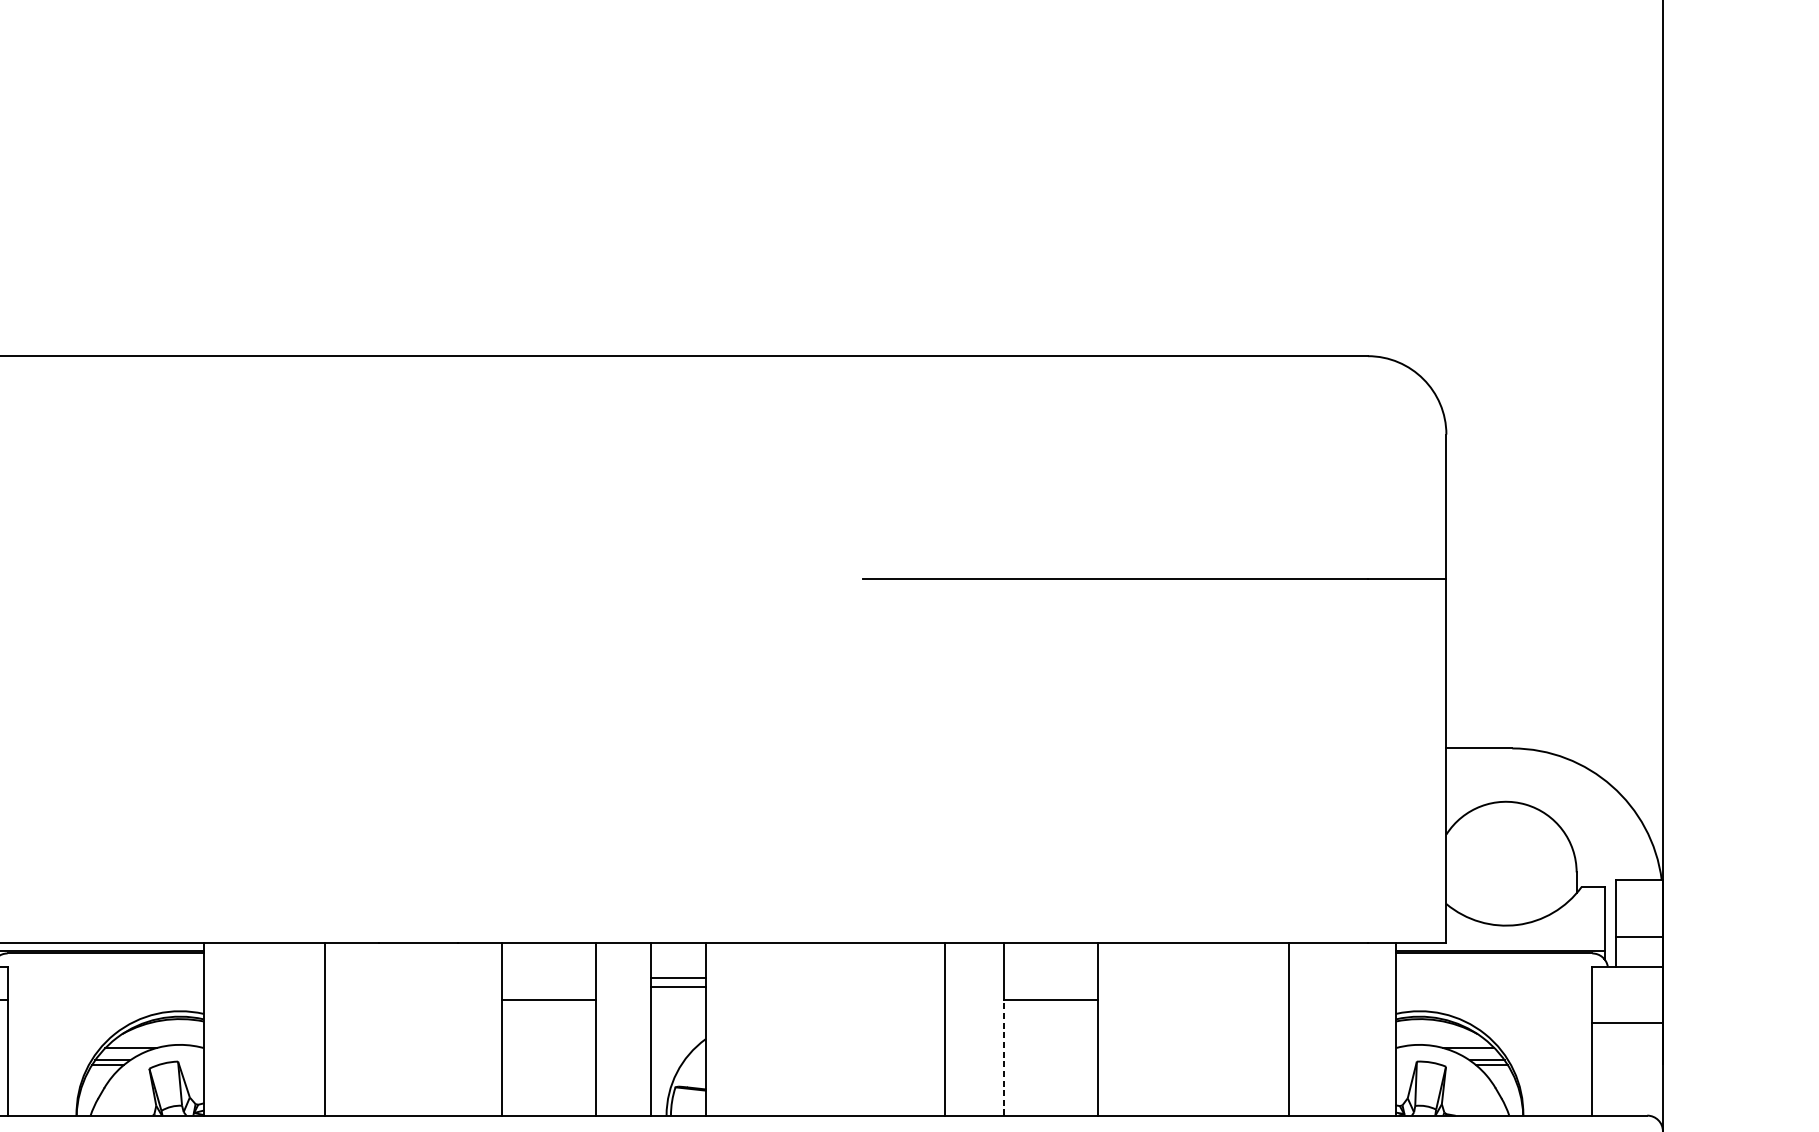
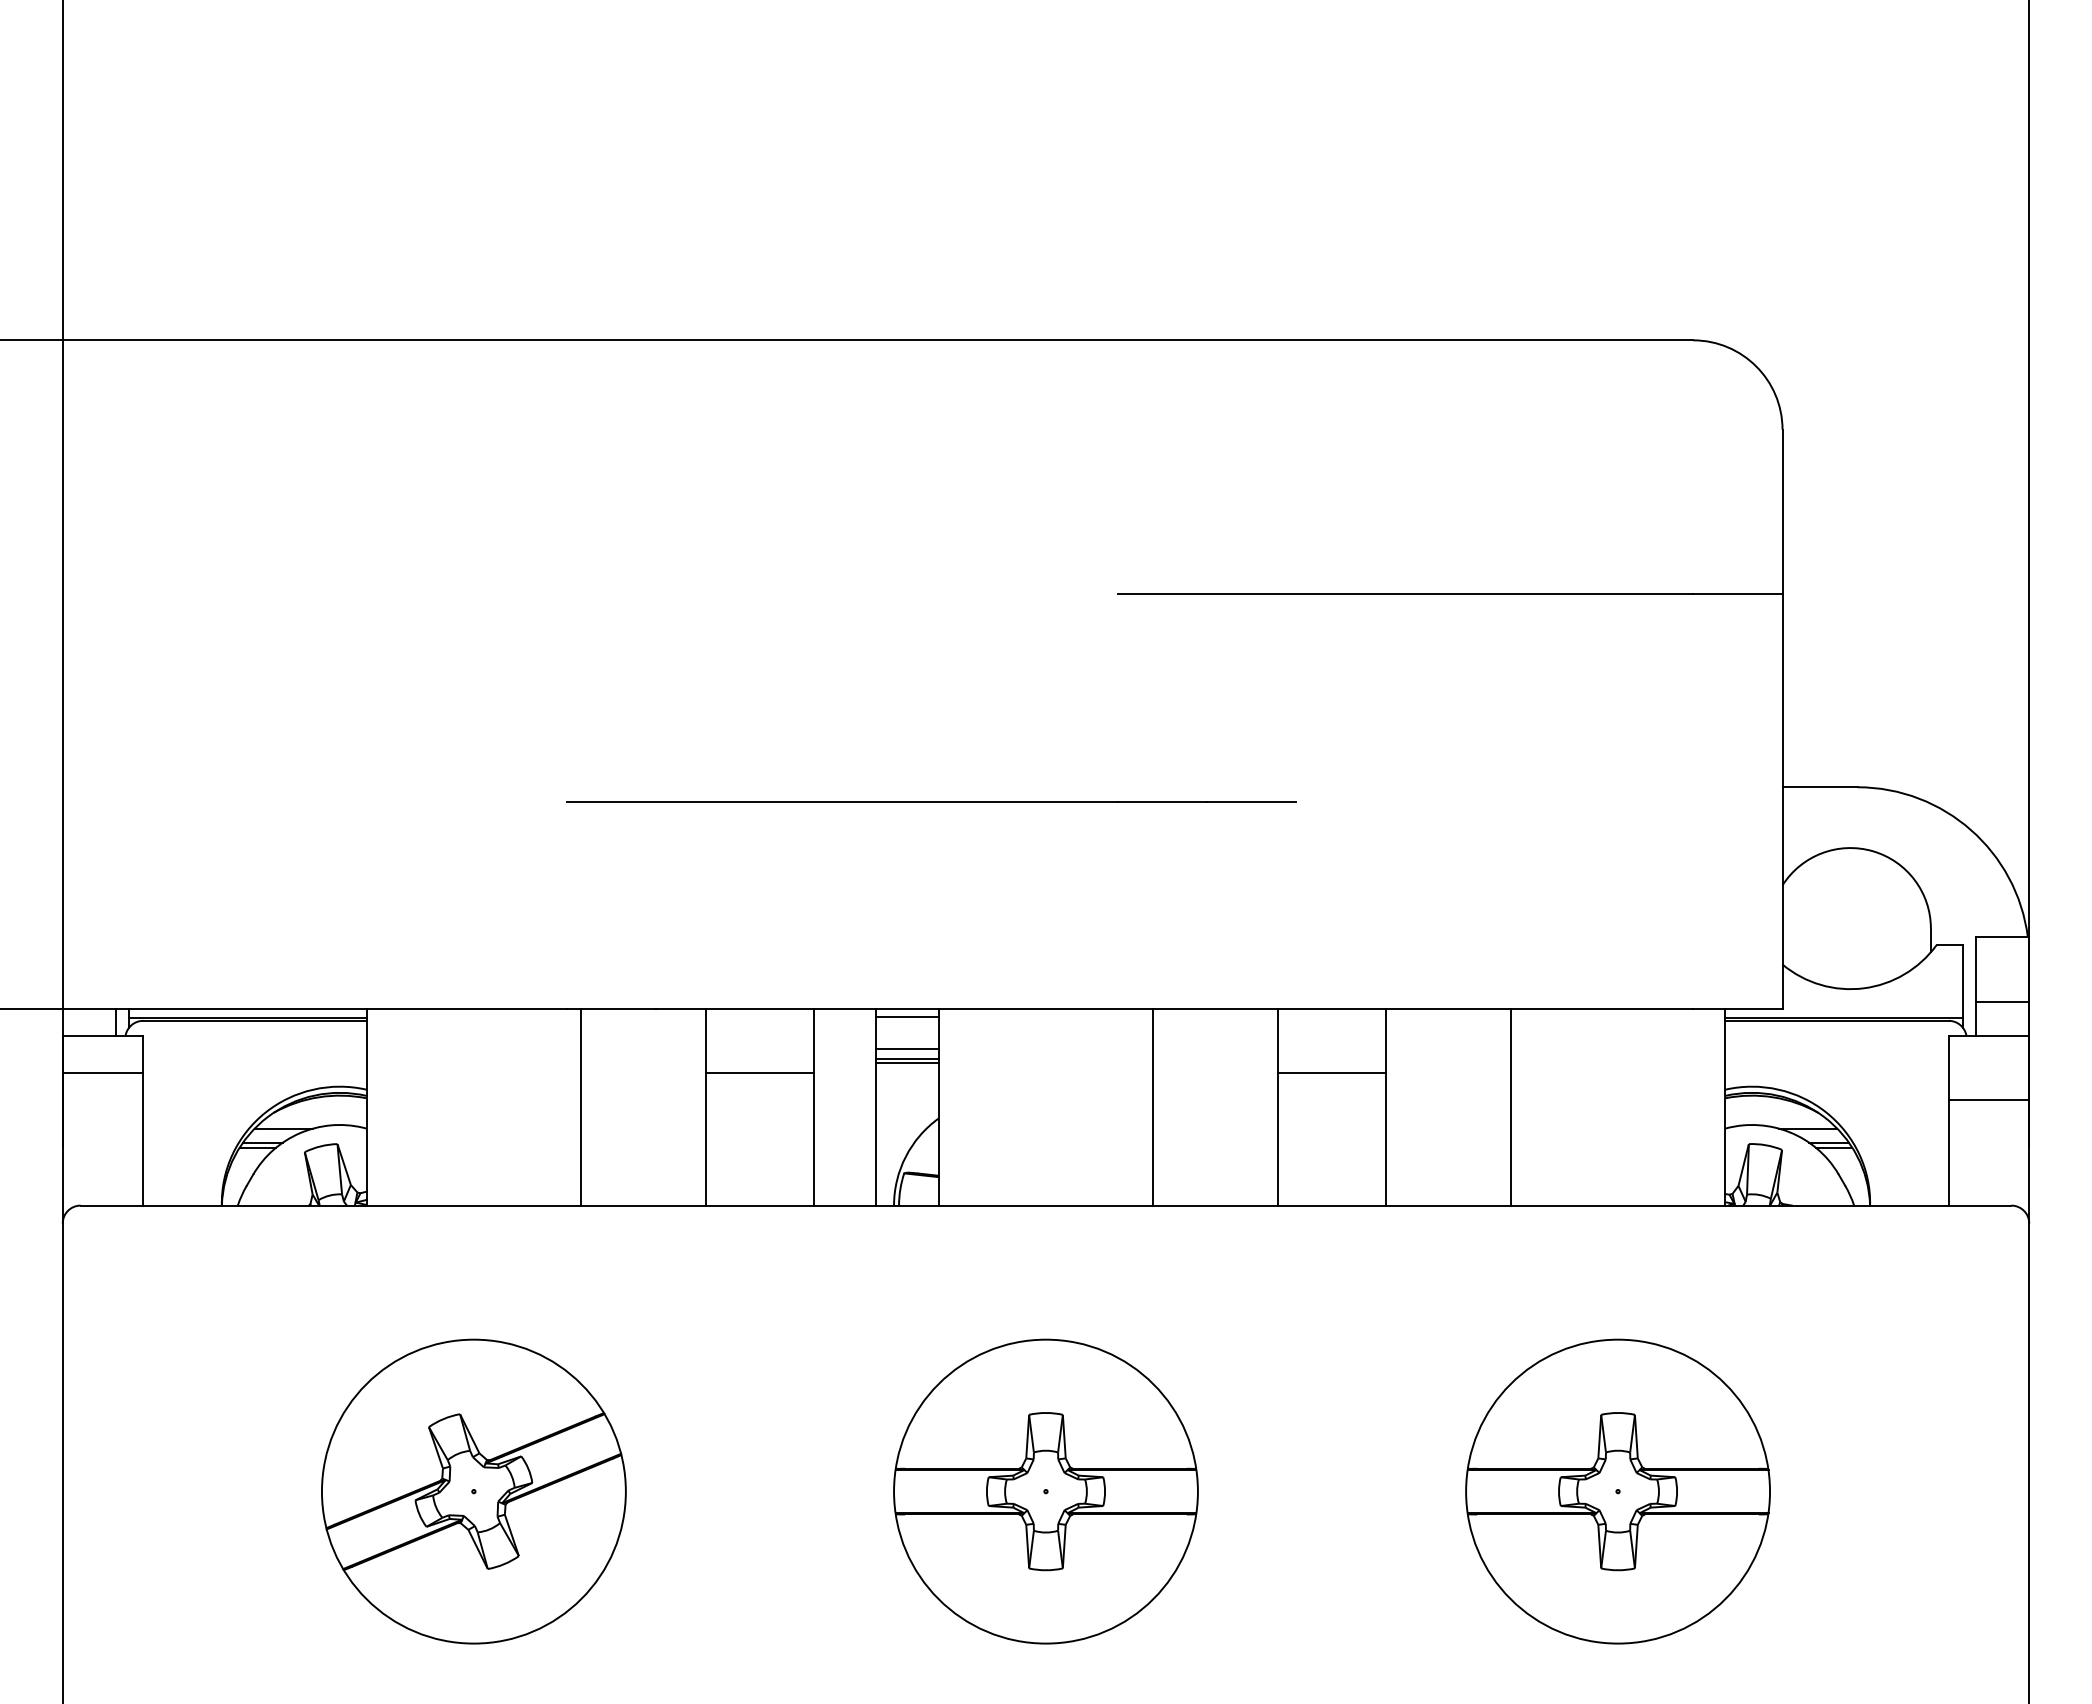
line: (699, 760) -> (931, 801), added
line: (678, 949) -> (907, 1016), added
line: (678, 990) -> (907, 1062), added
line: (325, 1028) -> (581, 1106), moved
line: (945, 1028) -> (1153, 1106), moved
line: (1288, 1028) -> (1510, 1106), moved
line: (1004, 1056) -> (1278, 1138), dashed -> solid

